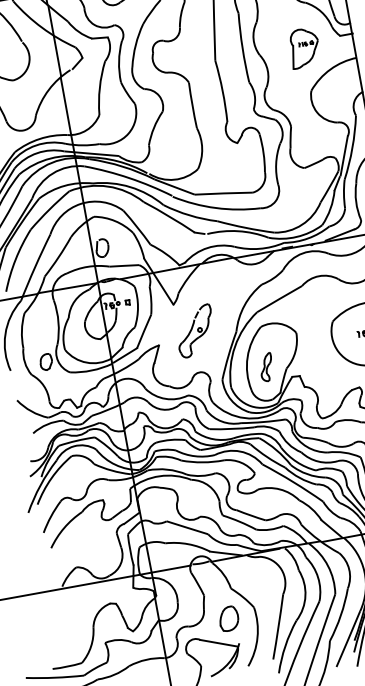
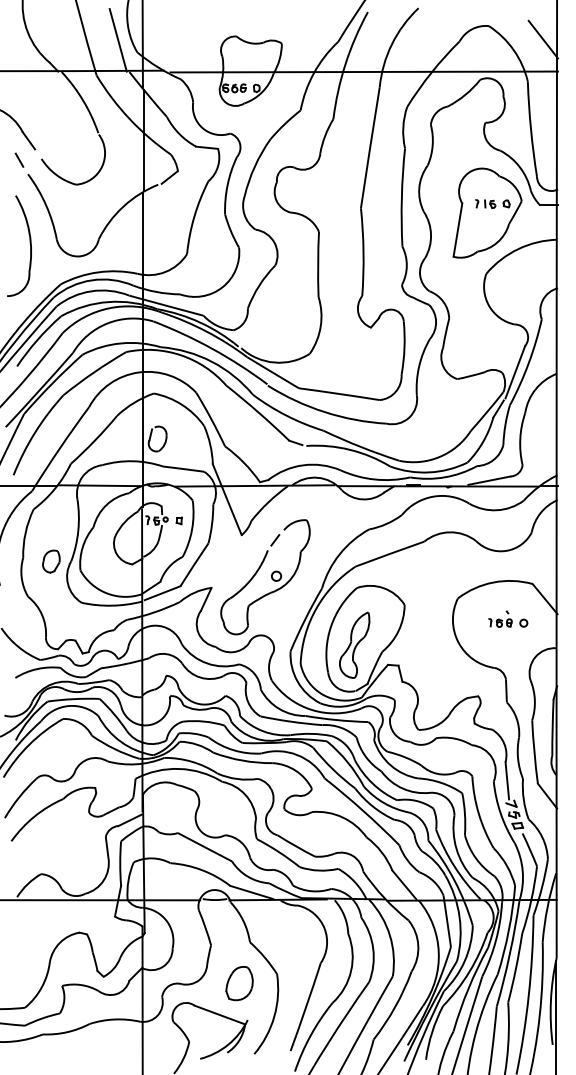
part: (304, 47) -> (487, 212), size x1.67
part: (195, 331) -> (265, 577), size x1.67
part: (46, 362) -> (51, 561), moved
part: (266, 366) -> (354, 644), size x1.67

